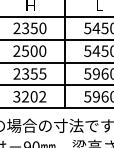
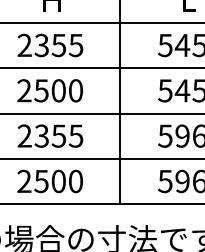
text: (42, 28) -> (75, 45), 2350 -> 2355
text: (29, 96) -> (49, 180), 3202 -> 2500

